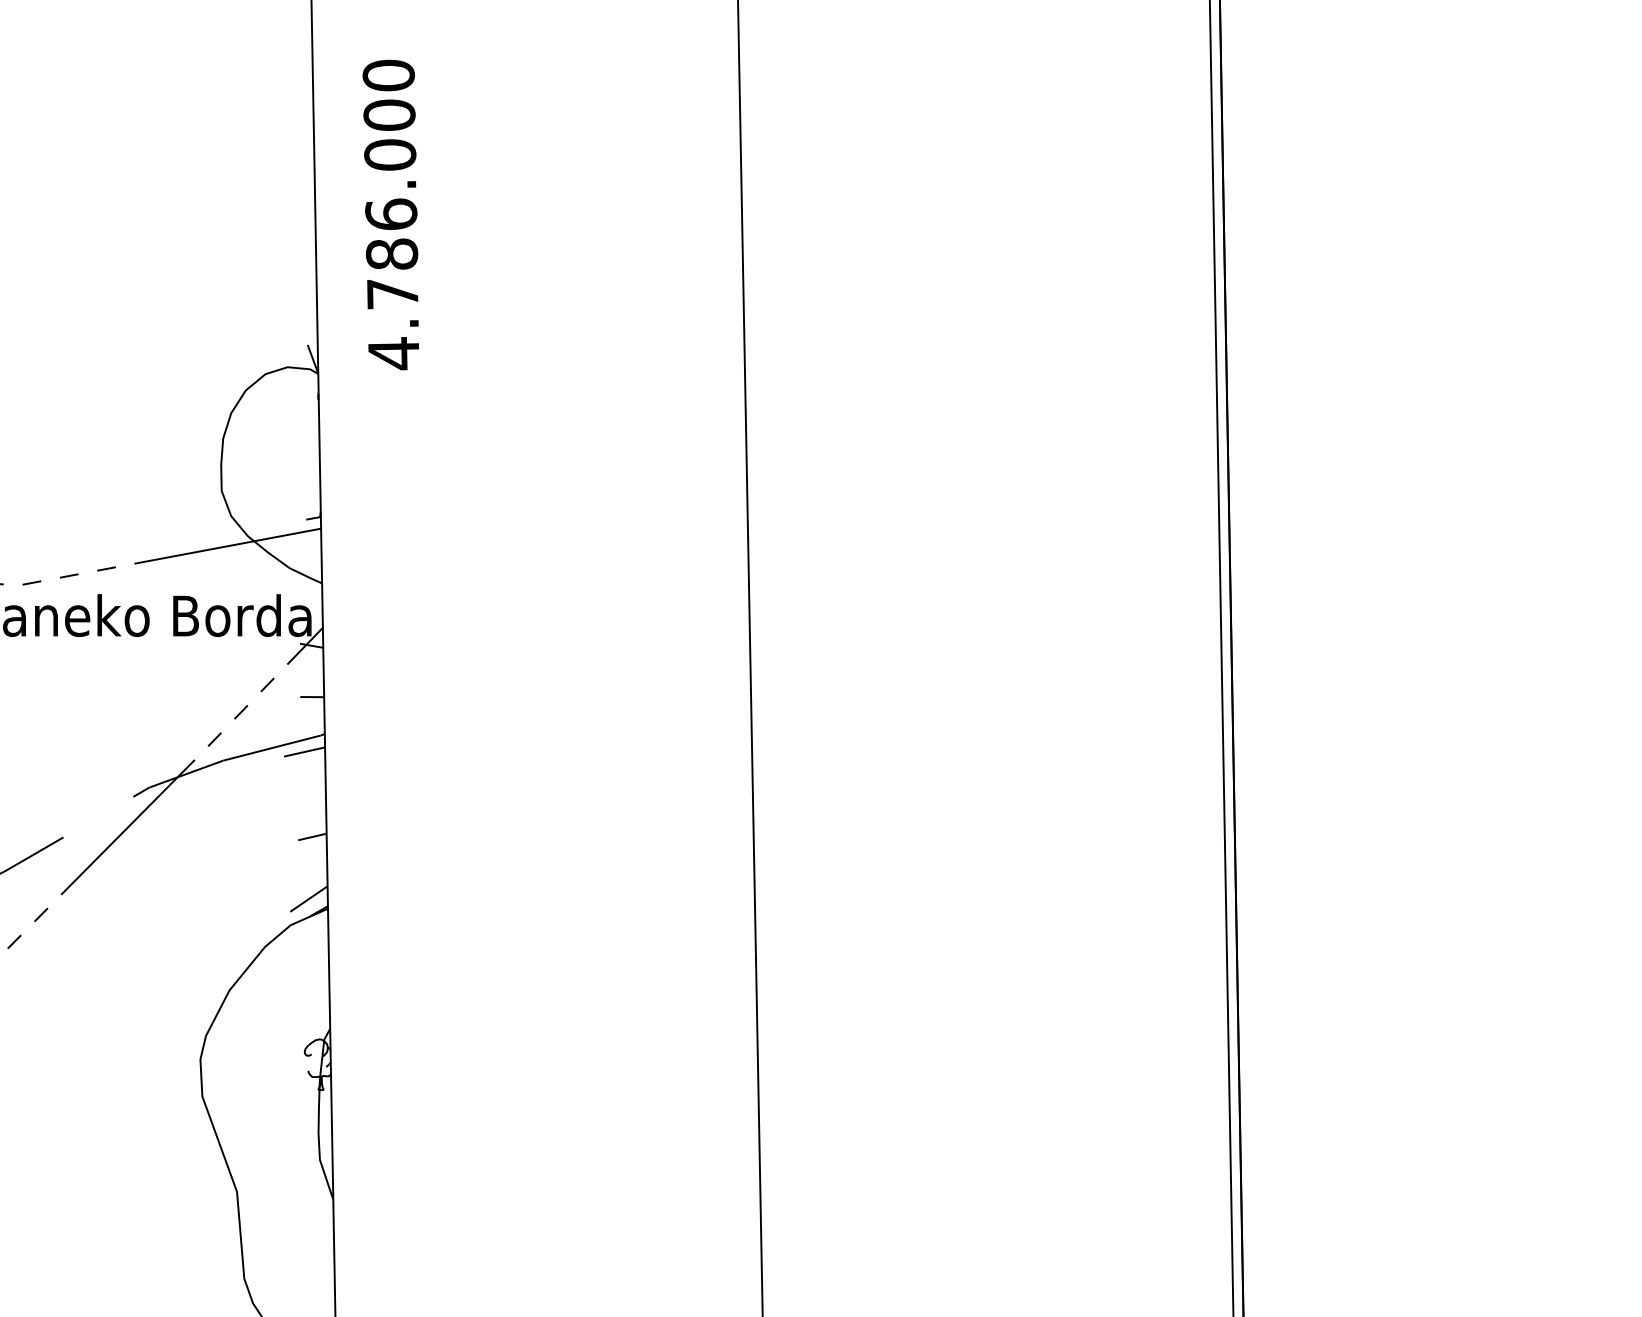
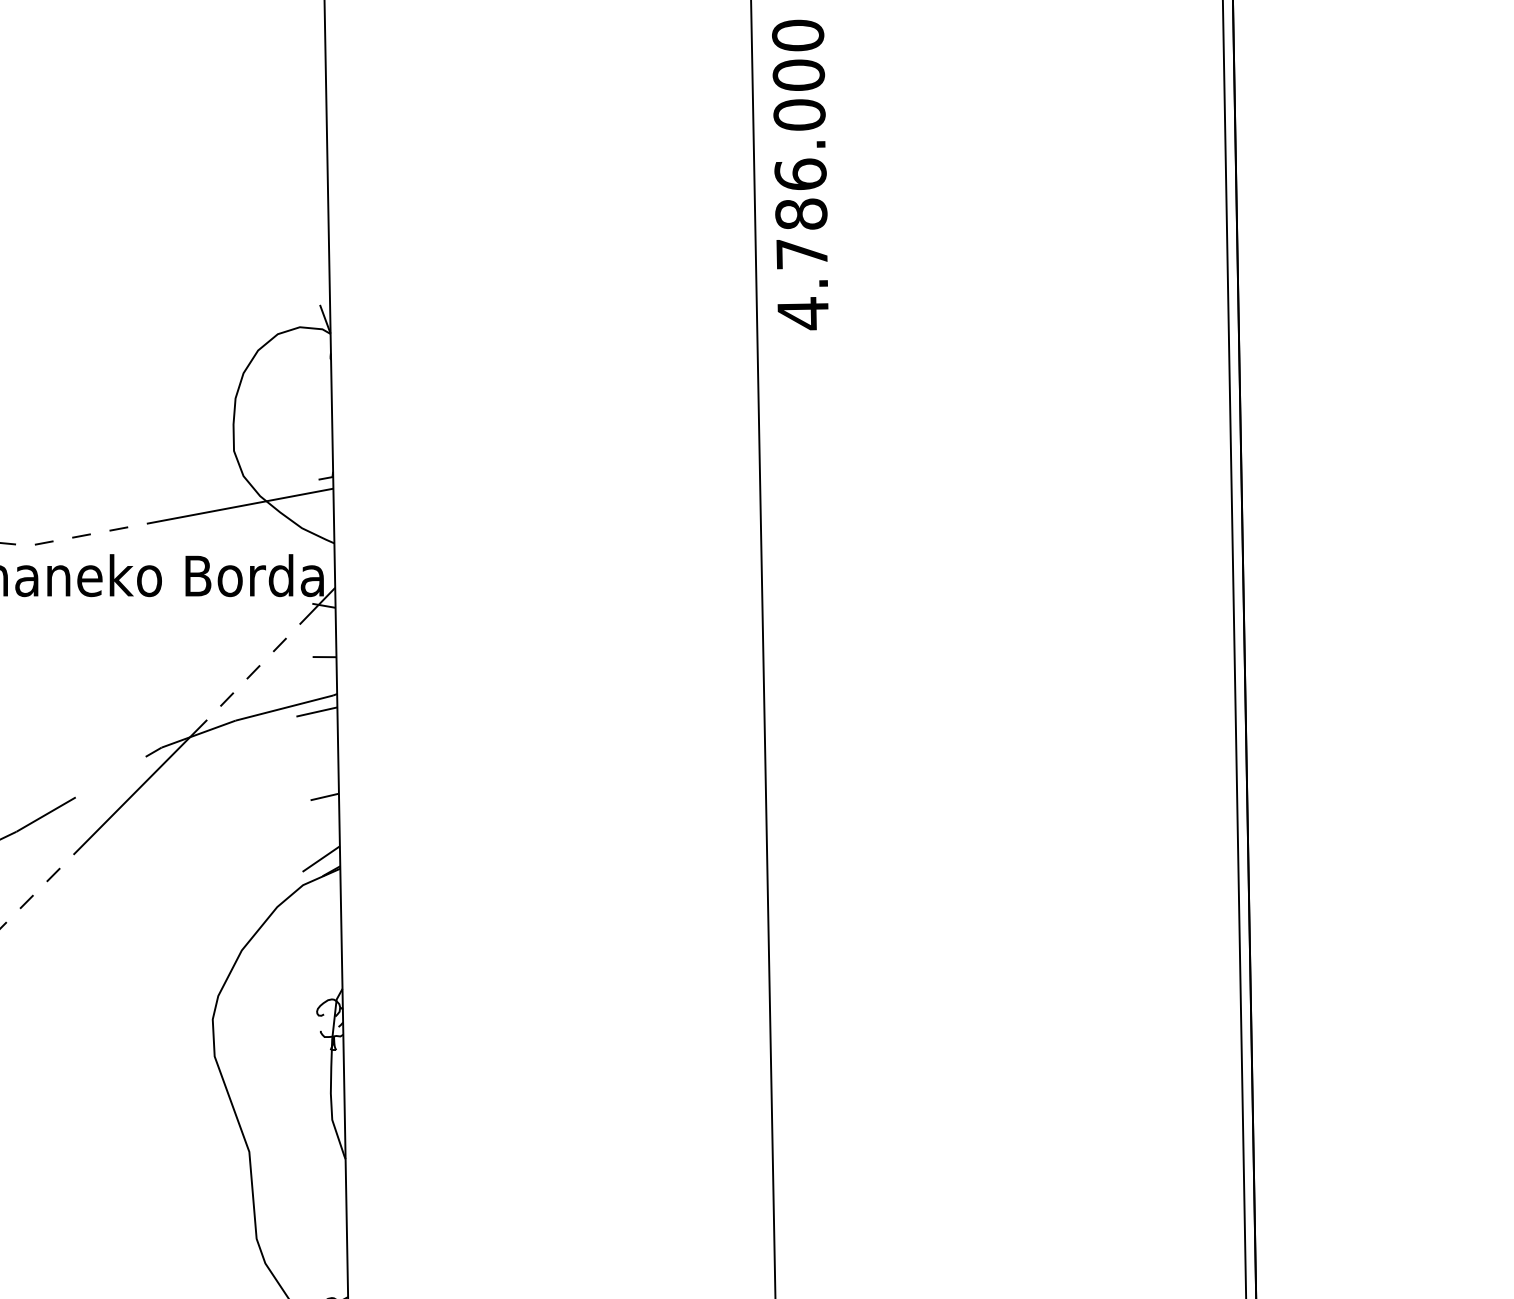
text: (390, 214) -> (799, 174), moved

